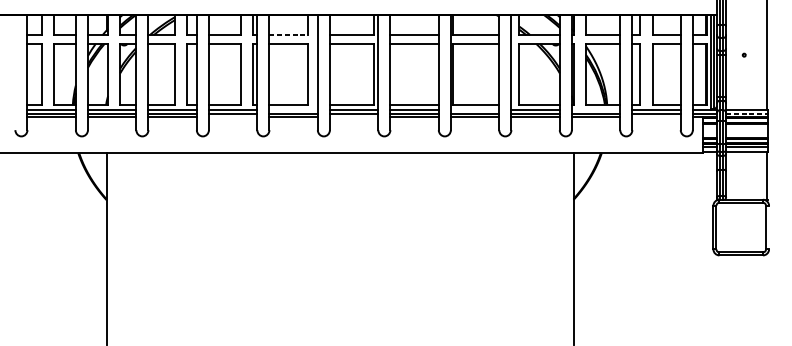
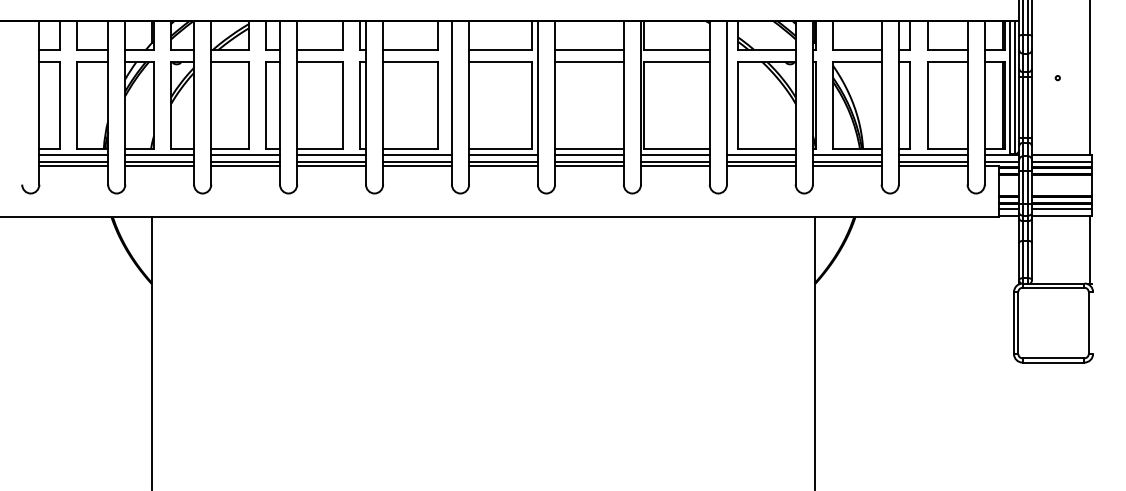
line: (288, 35) -> (410, 49), dashed -> solid
line: (293, 109) -> (417, 155), added
line: (475, 109) -> (675, 155), added
line: (595, 109) -> (846, 155), added
line: (747, 114) -> (1062, 162), dashed -> solid
line: (233, 116) -> (331, 165), added
line: (354, 116) -> (503, 165), added
line: (656, 116) -> (932, 165), added

